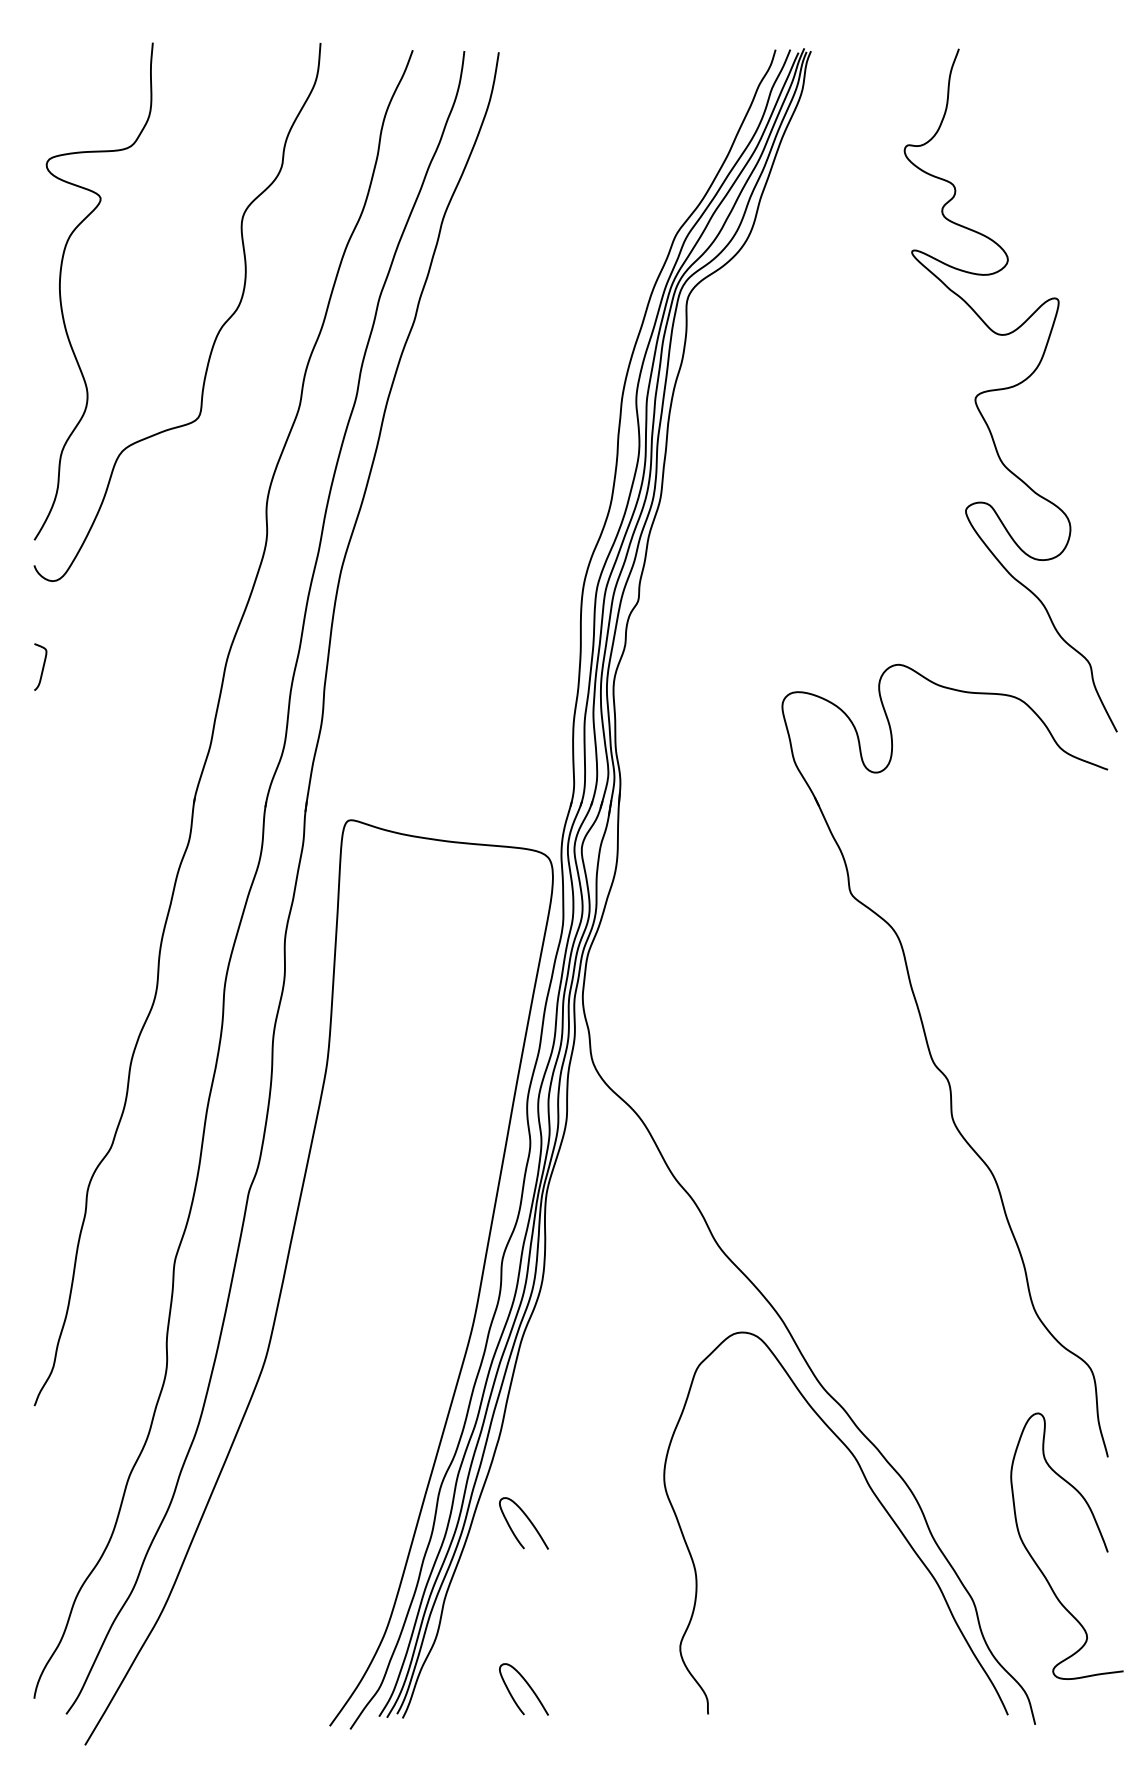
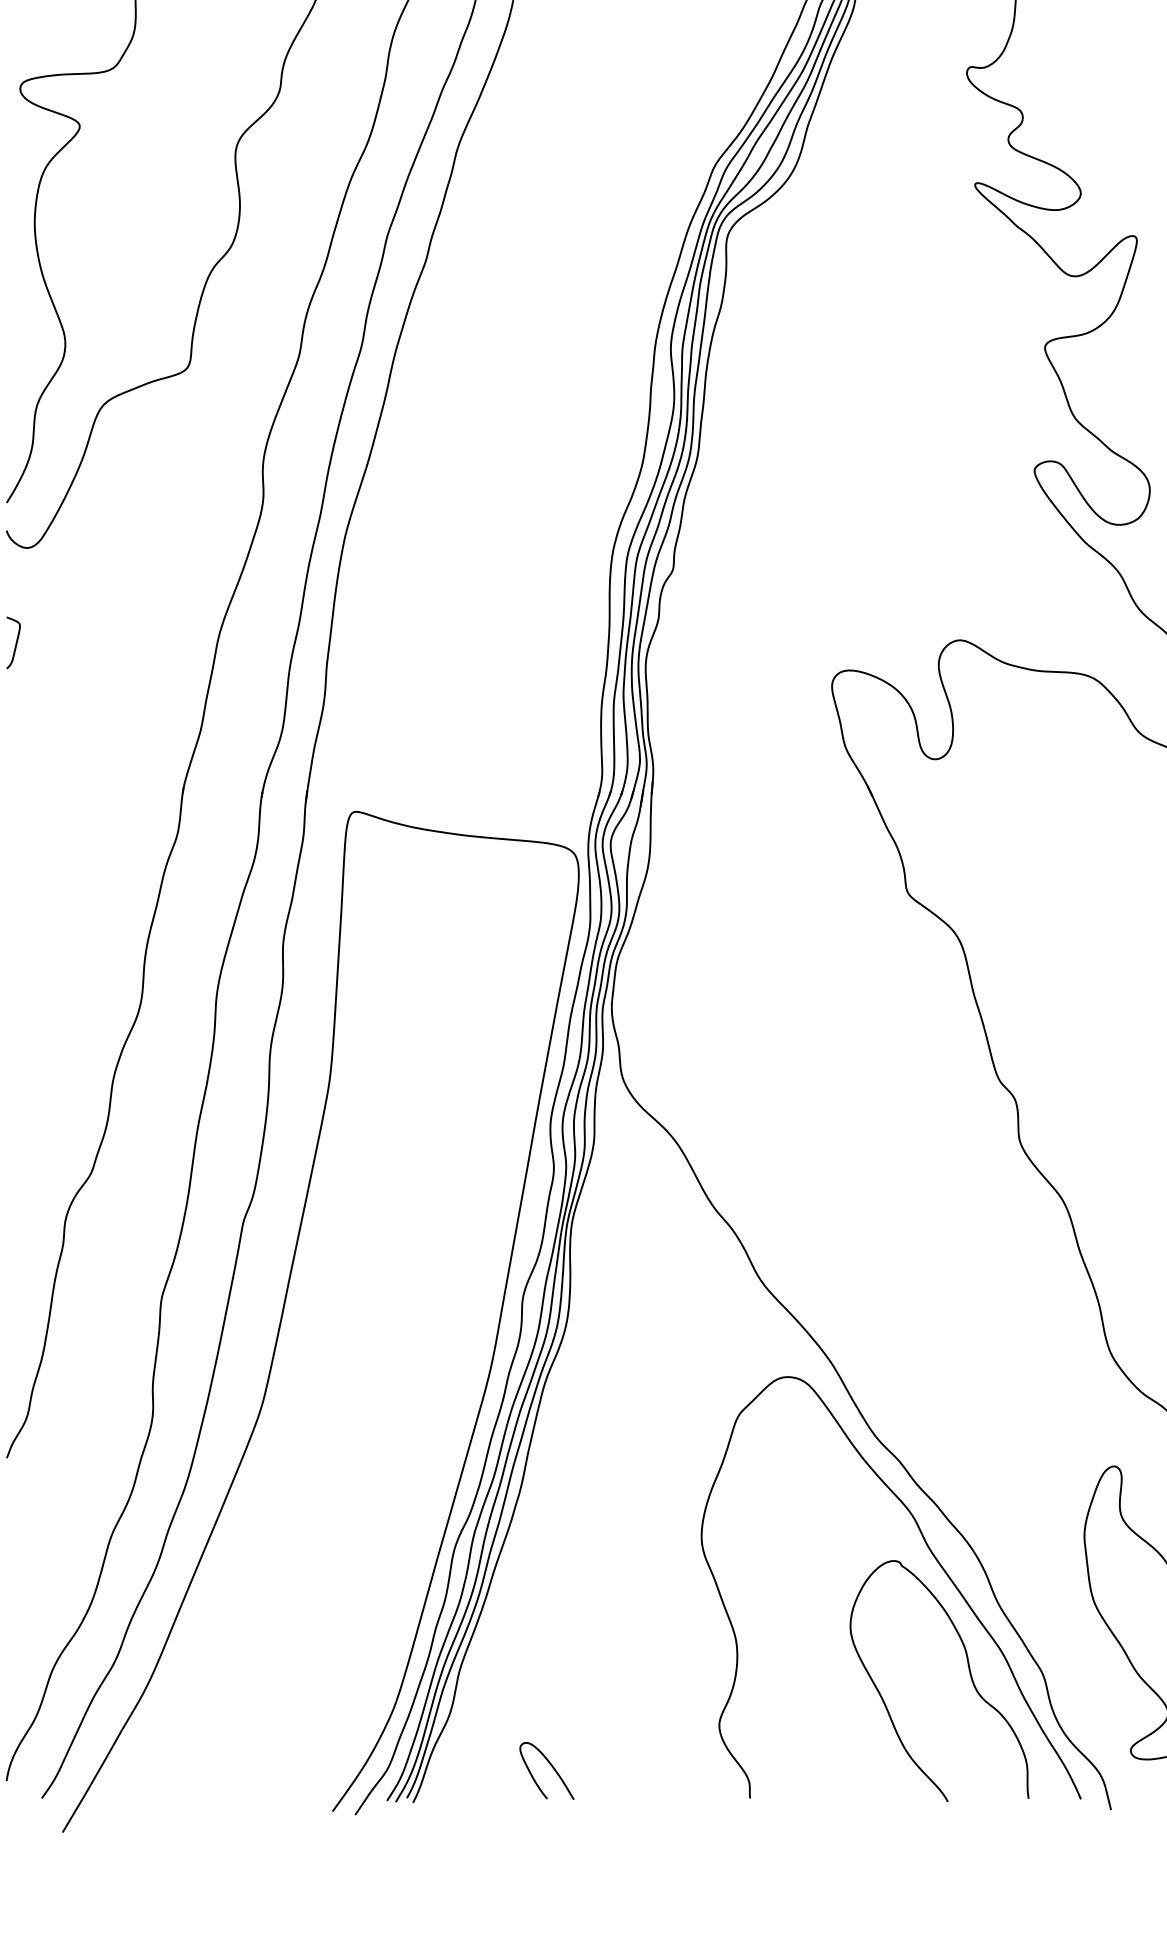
curve: (527, 1519) -> (550, 1583), removed
part: (906, 1600) -> (968, 1672), added

